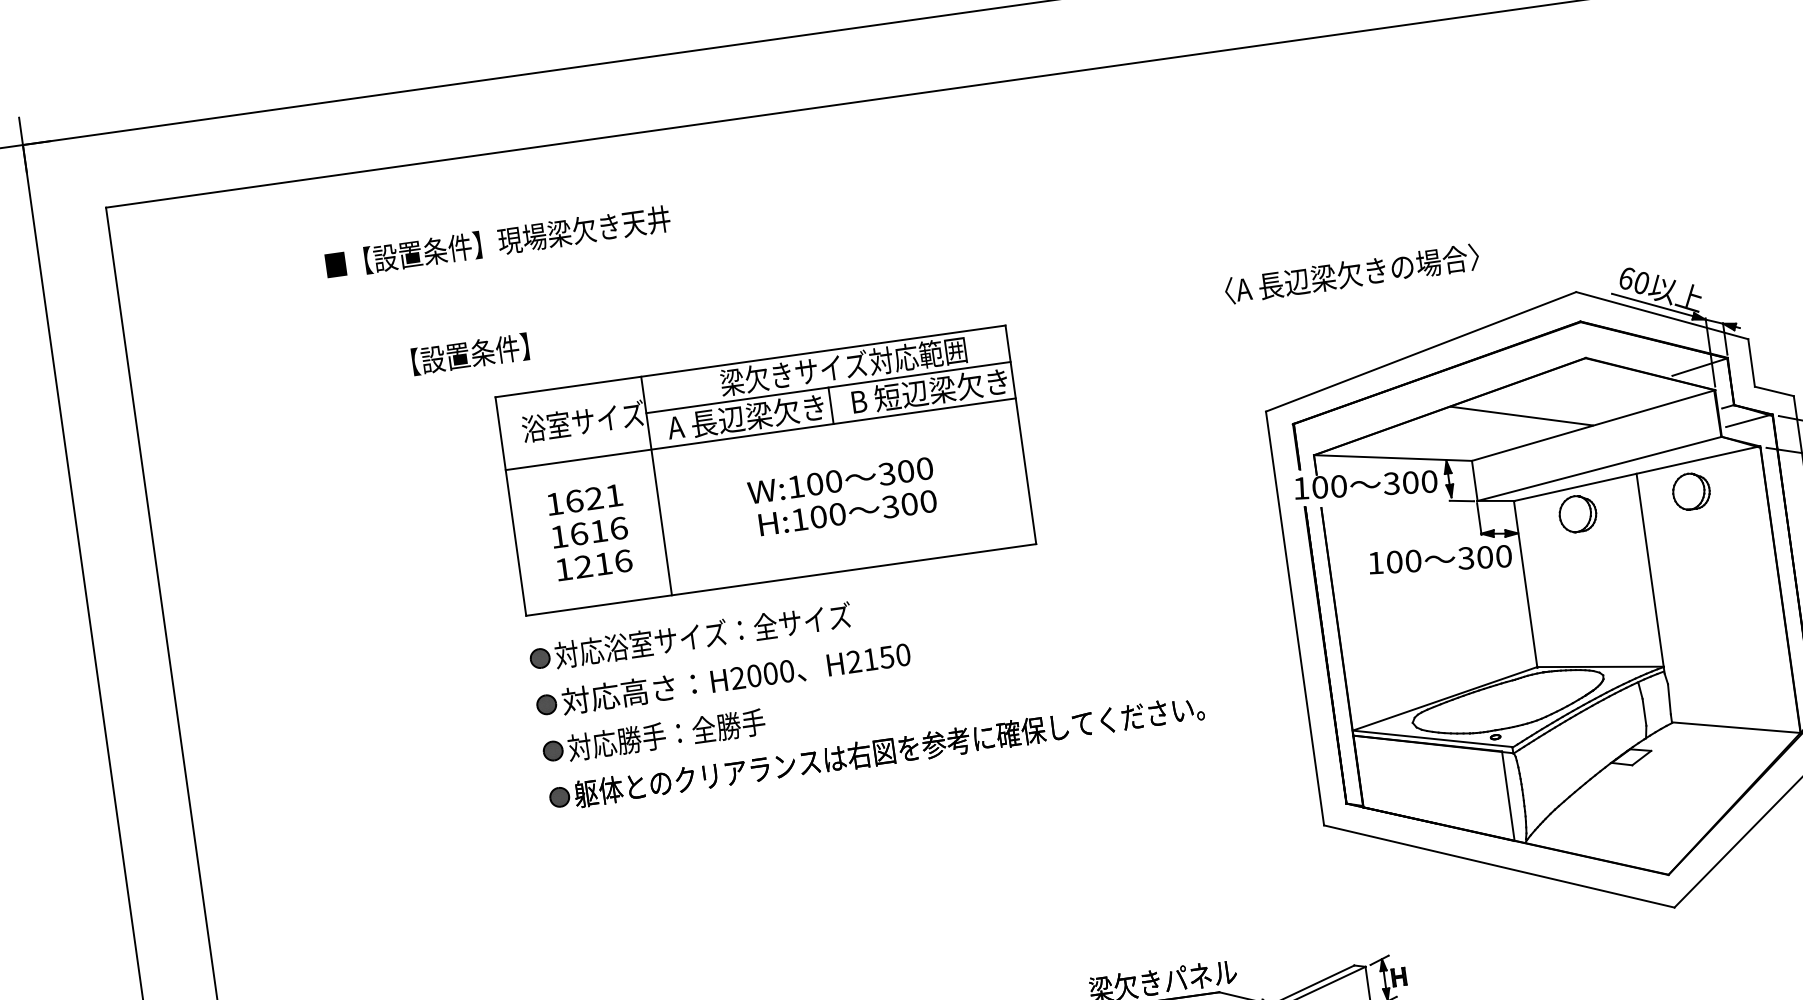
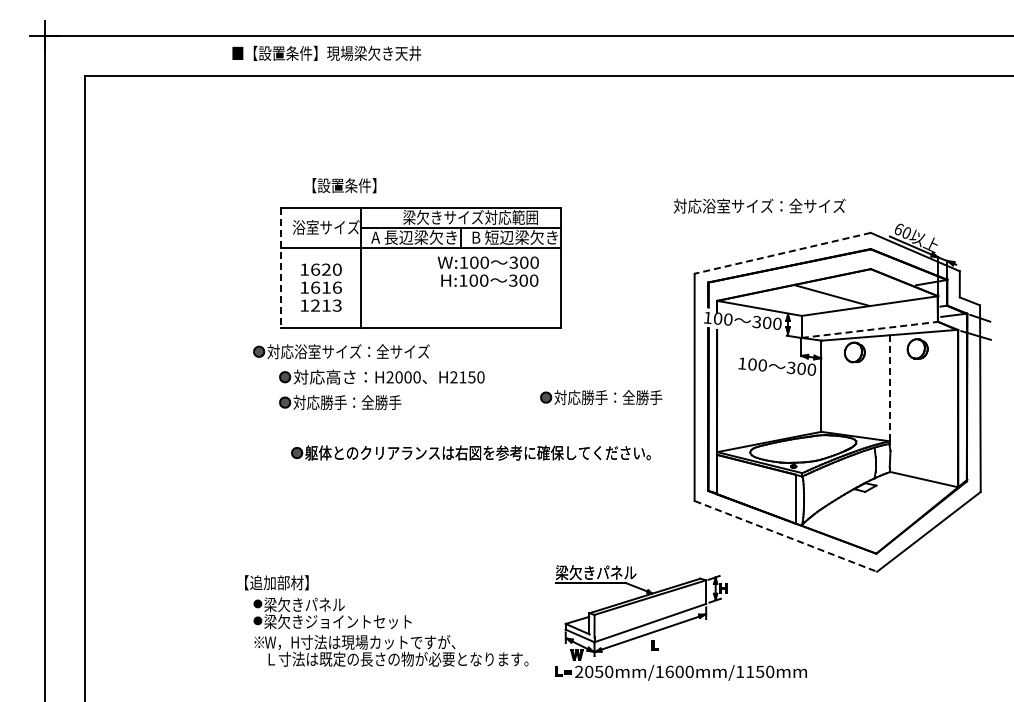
text: (497, 240) -> (326, 52), moved
text: (1366, 270) -> (759, 205), 〈A 長辺梁欠きの場合〉 -> 対応浴室サイズ：全サイズ
line: (1420, 352) -> (782, 253), solid -> dashed
text: (470, 353) -> (344, 185), moved
line: (1600, 468) -> (870, 329), solid -> dashed
text: (614, 495) -> (337, 269), 1621 -> 1620
text: (841, 496) -> (487, 271), moved
line: (510, 508) -> (280, 268), solid -> dashed
text: (621, 561) -> (336, 305), 1216 -> 1213
line: (1649, 568) -> (889, 387), solid -> dashed
part: (690, 636) -> (341, 351), moved
part: (1128, 660) -> (601, 397), added
part: (875, 751) -> (470, 452), moved
line: (1498, 866) -> (785, 536), solid -> dashed

